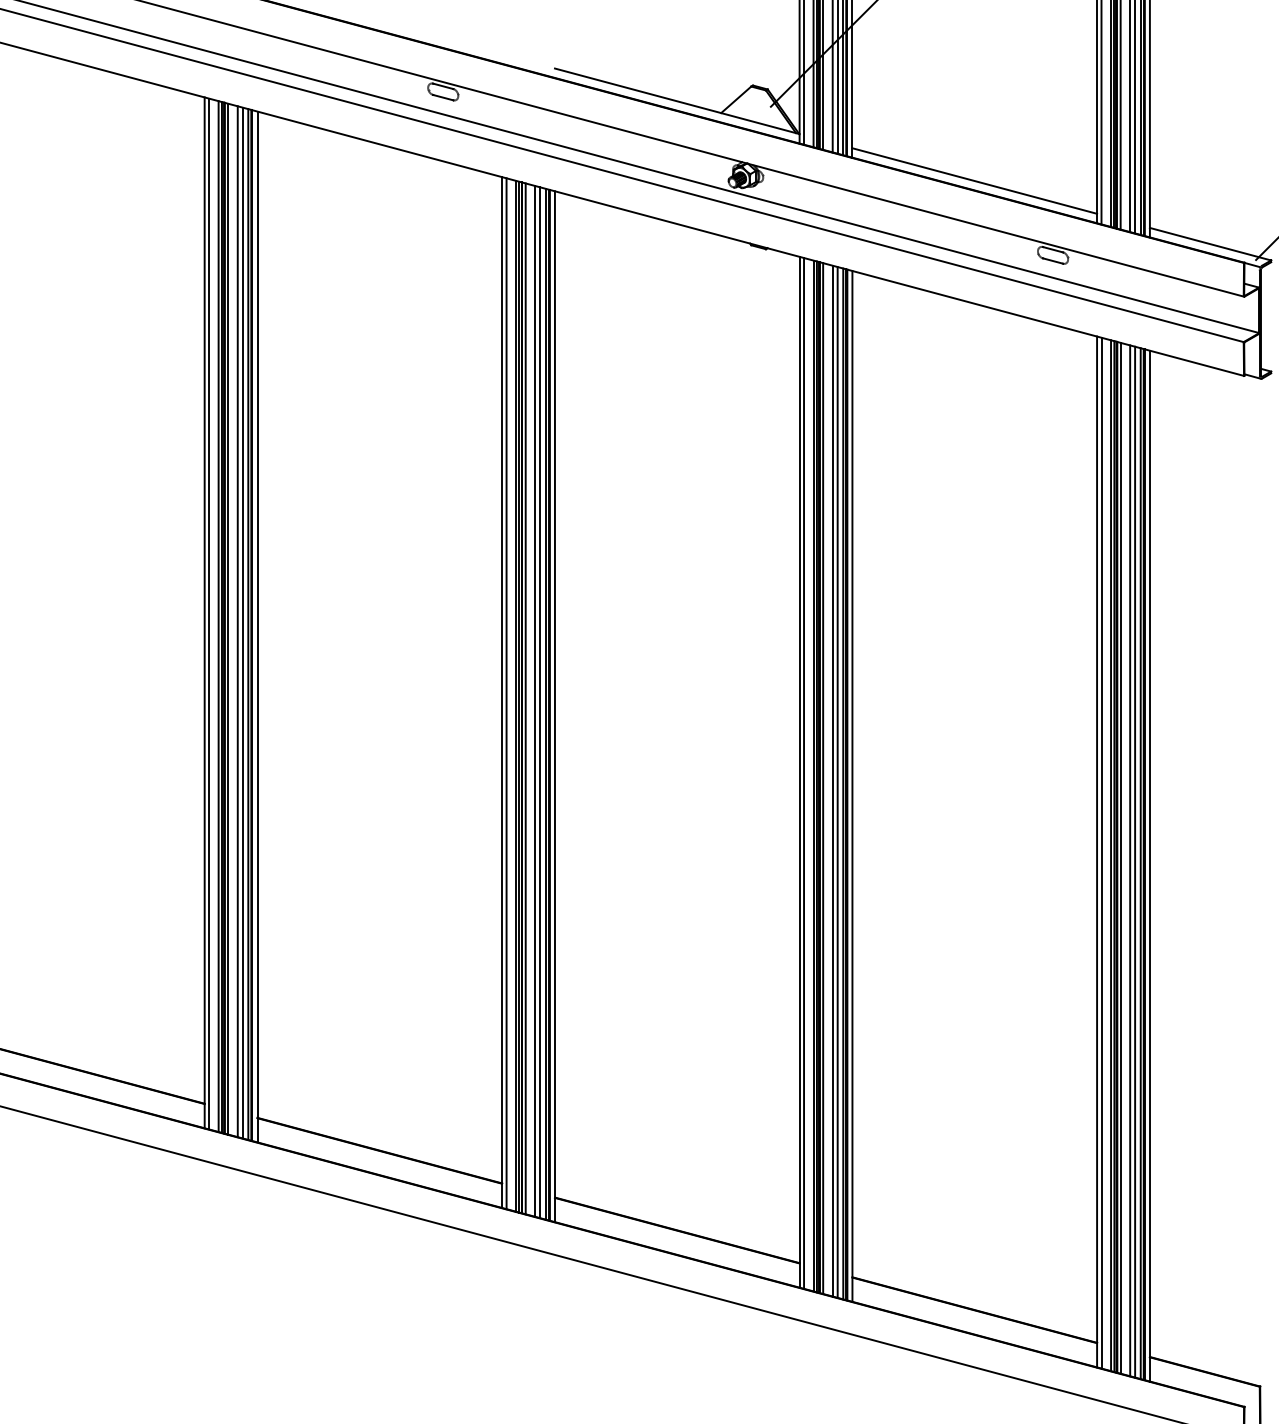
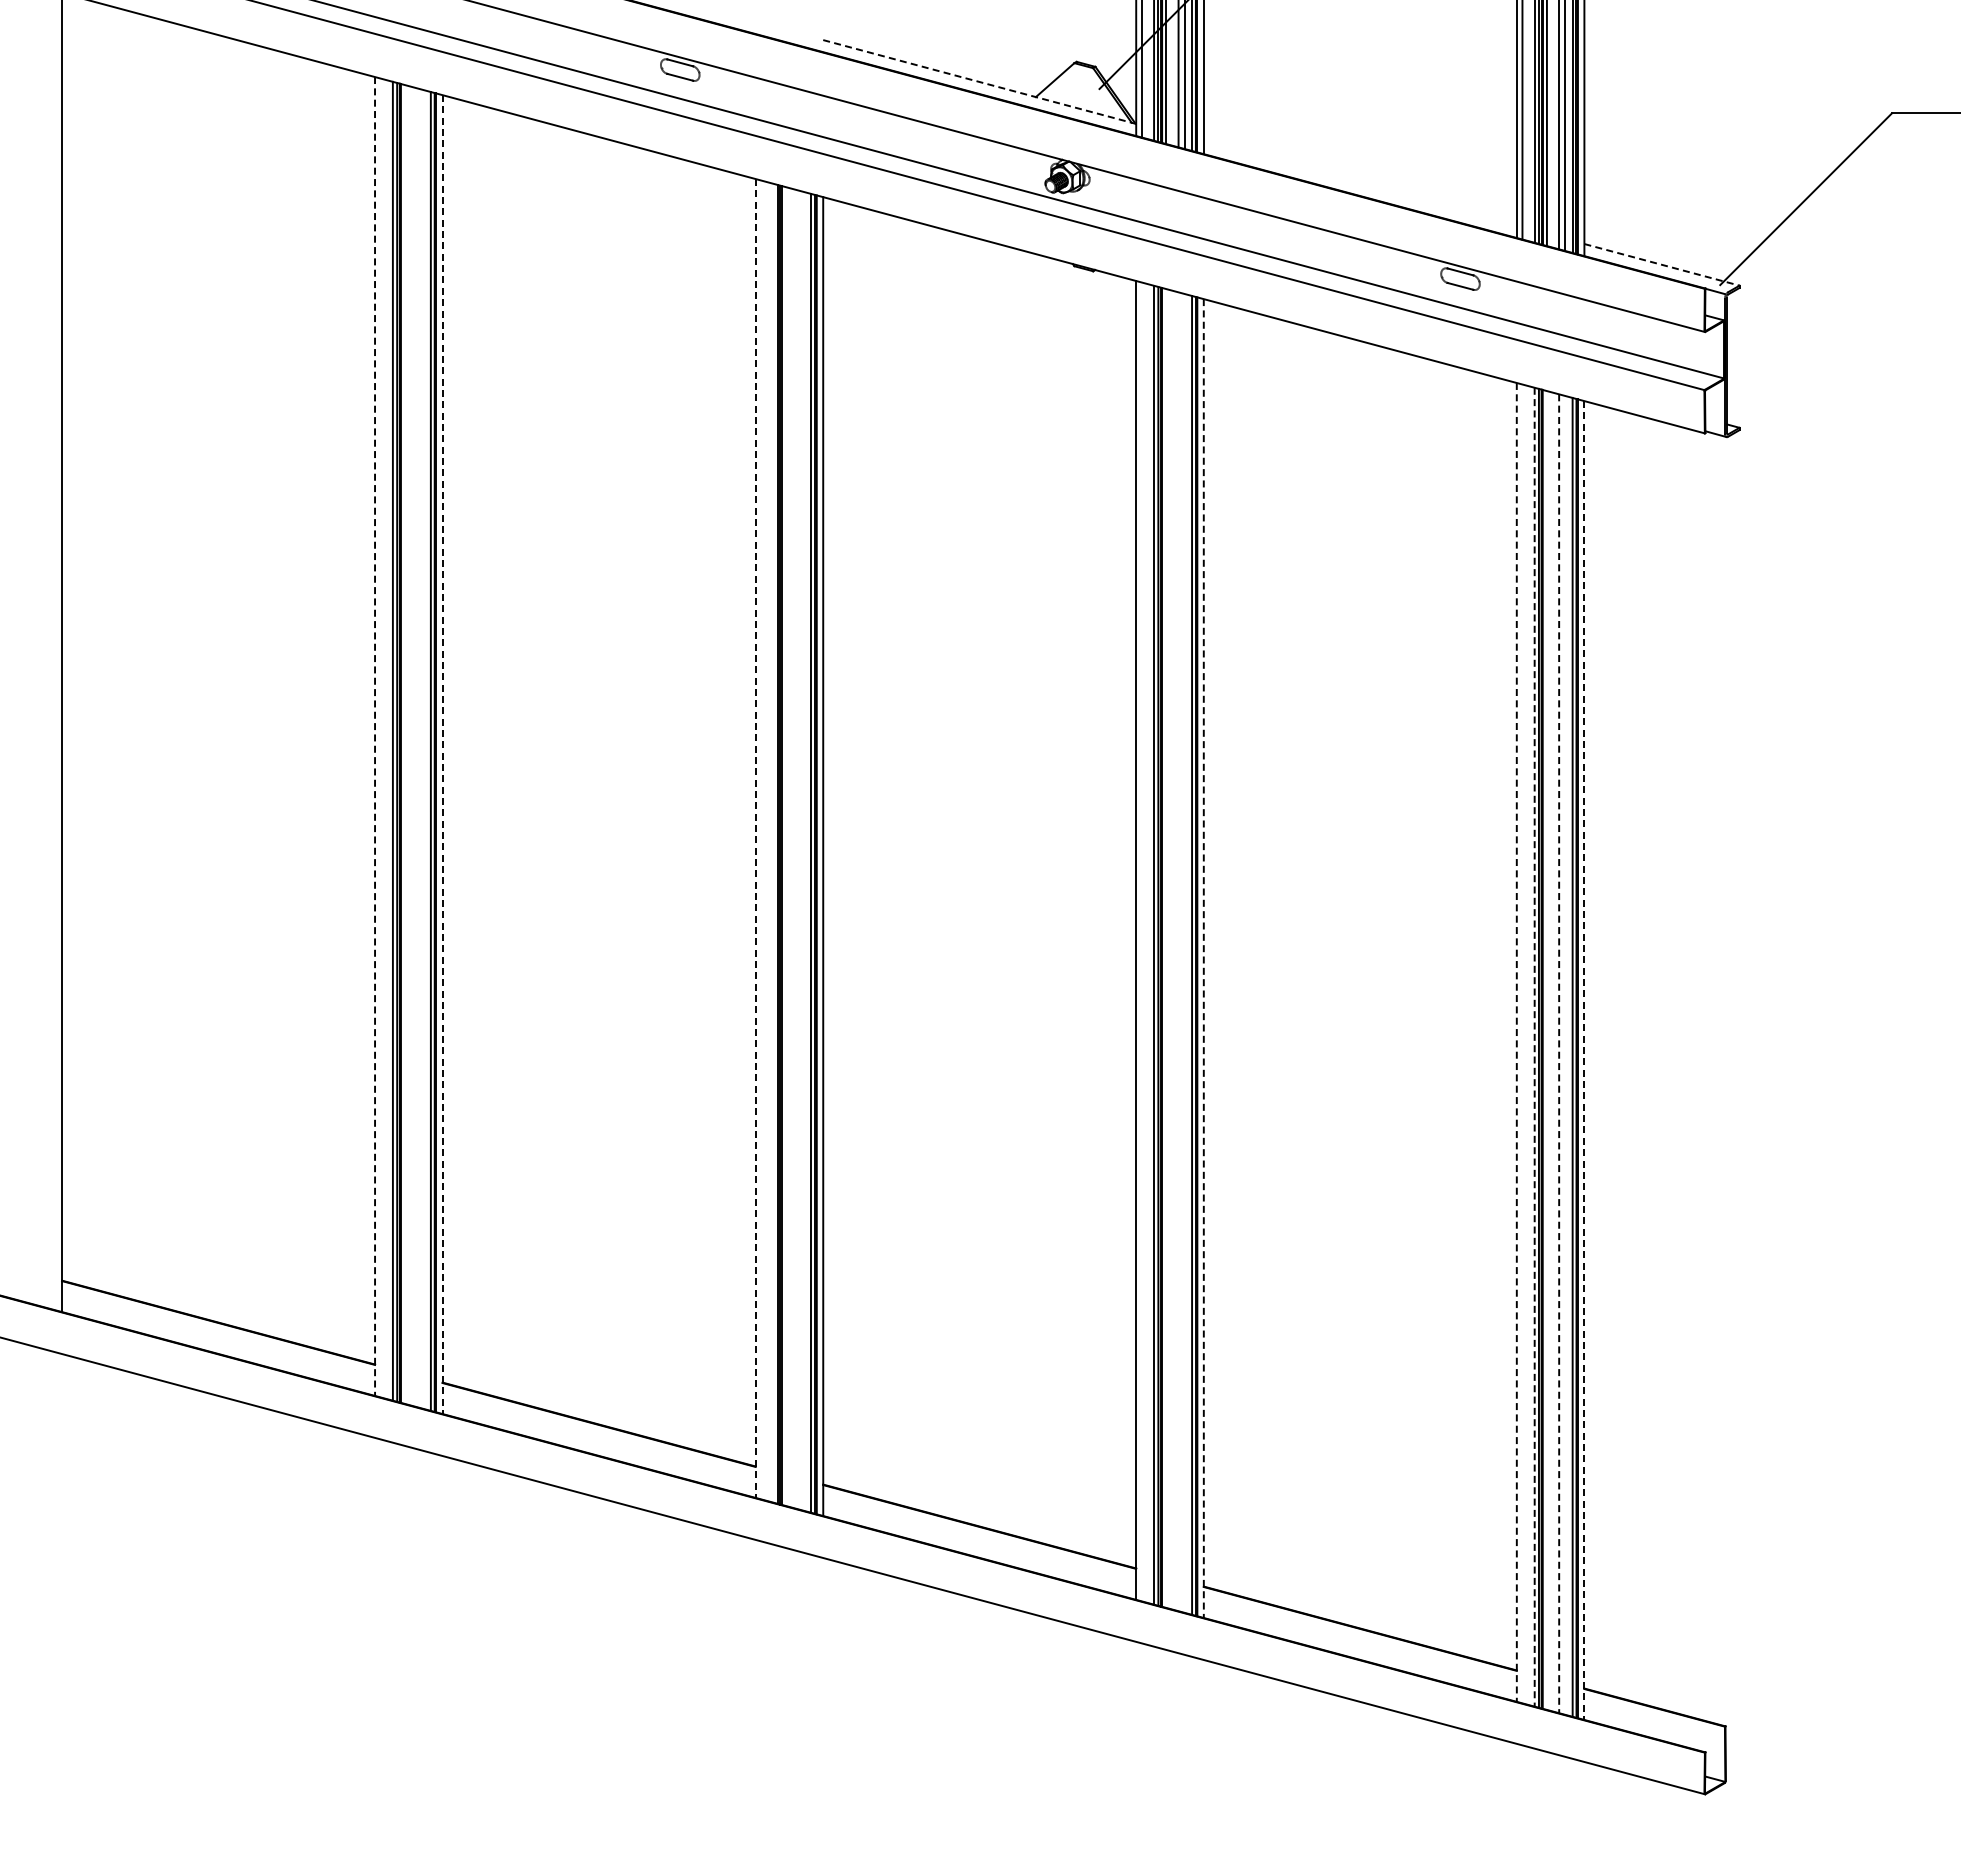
line: (677, 101) -> (980, 82), solid -> dashed
line: (974, 180) -> (1359, 183), removed
line: (1210, 243) -> (1662, 264), solid -> dashed
line: (205, 612) -> (375, 736), solid -> dashed
line: (208, 613) -> (380, 737), removed
line: (228, 619) -> (405, 744), removed
line: (237, 621) -> (417, 747), removed
line: (242, 623) -> (423, 749), removed
line: (257, 627) -> (442, 755), solid -> dashed
line: (502, 692) -> (755, 838), solid -> dashed
line: (506, 693) -> (761, 839), removed
line: (516, 695) -> (773, 842), removed
line: (525, 698) -> (785, 846), removed
line: (534, 701) -> (797, 849), removed
line: (540, 702) -> (804, 851), removed
line: (803, 773) -> (1141, 941), removed
line: (823, 778) -> (1166, 948), removed
line: (832, 780) -> (1178, 951), removed
line: (837, 782) -> (1184, 953), removed
line: (852, 787) -> (1203, 959), solid -> dashed
line: (1096, 852) -> (1516, 1042), solid -> dashed
line: (1101, 852) -> (1522, 1043), removed
line: (1110, 855) -> (1534, 1047), solid -> dashed
line: (1120, 858) -> (1546, 1050), removed
line: (1130, 861) -> (1559, 1054), solid -> dashed
line: (1135, 862) -> (1565, 1055), removed
line: (1149, 866) -> (1584, 1061), solid -> dashed

